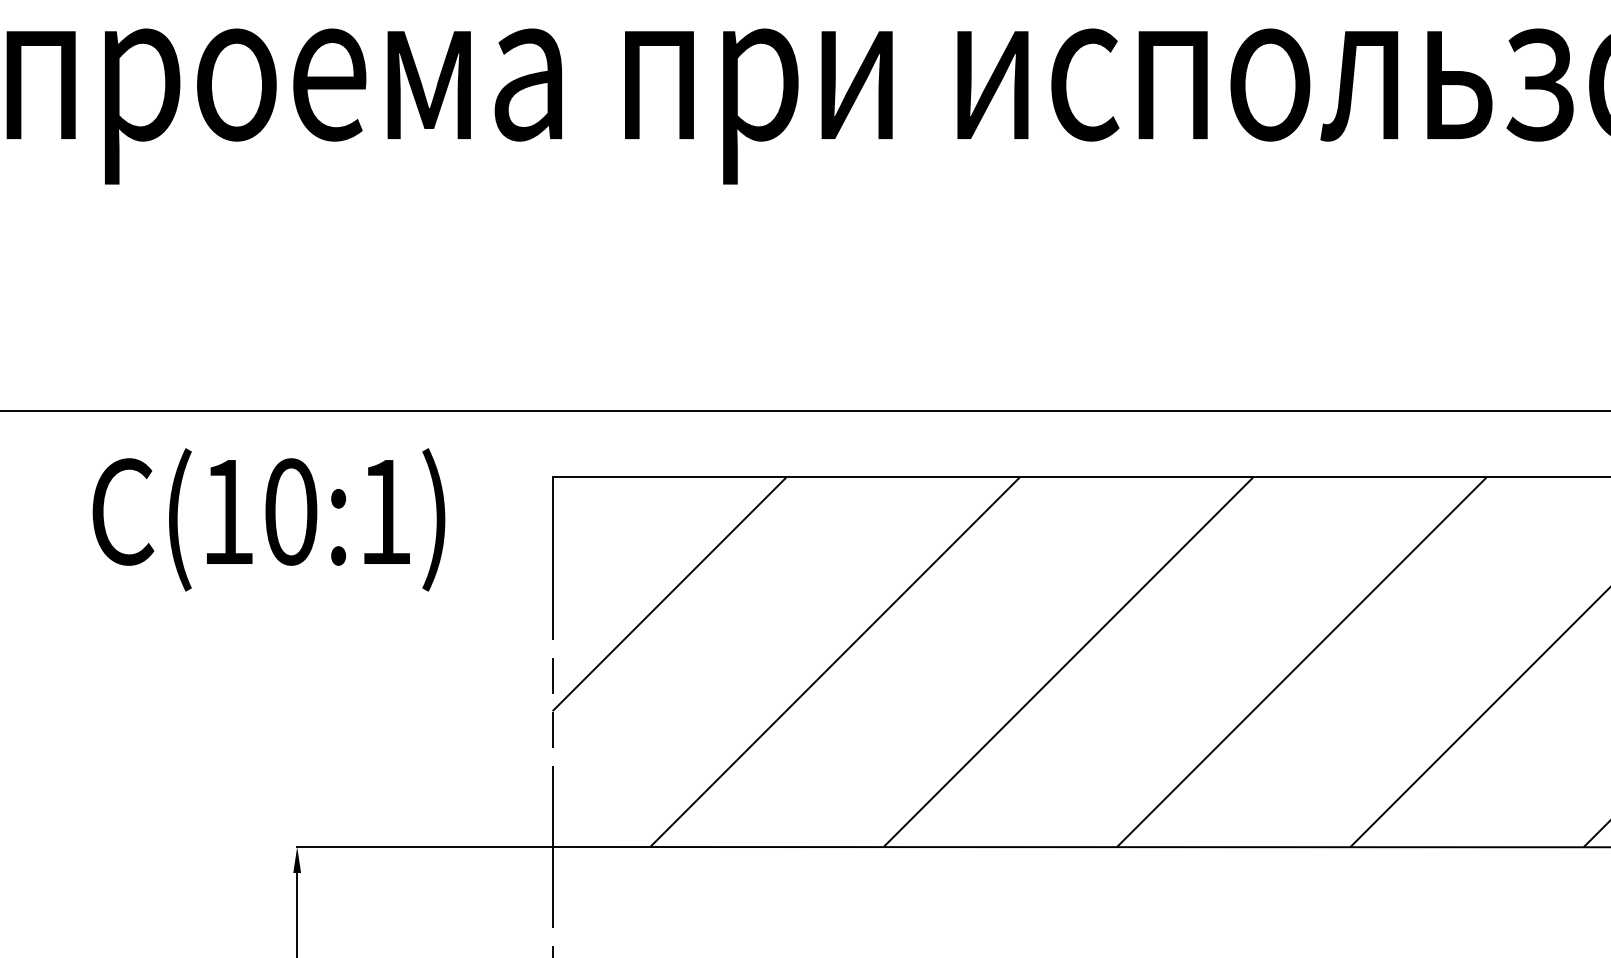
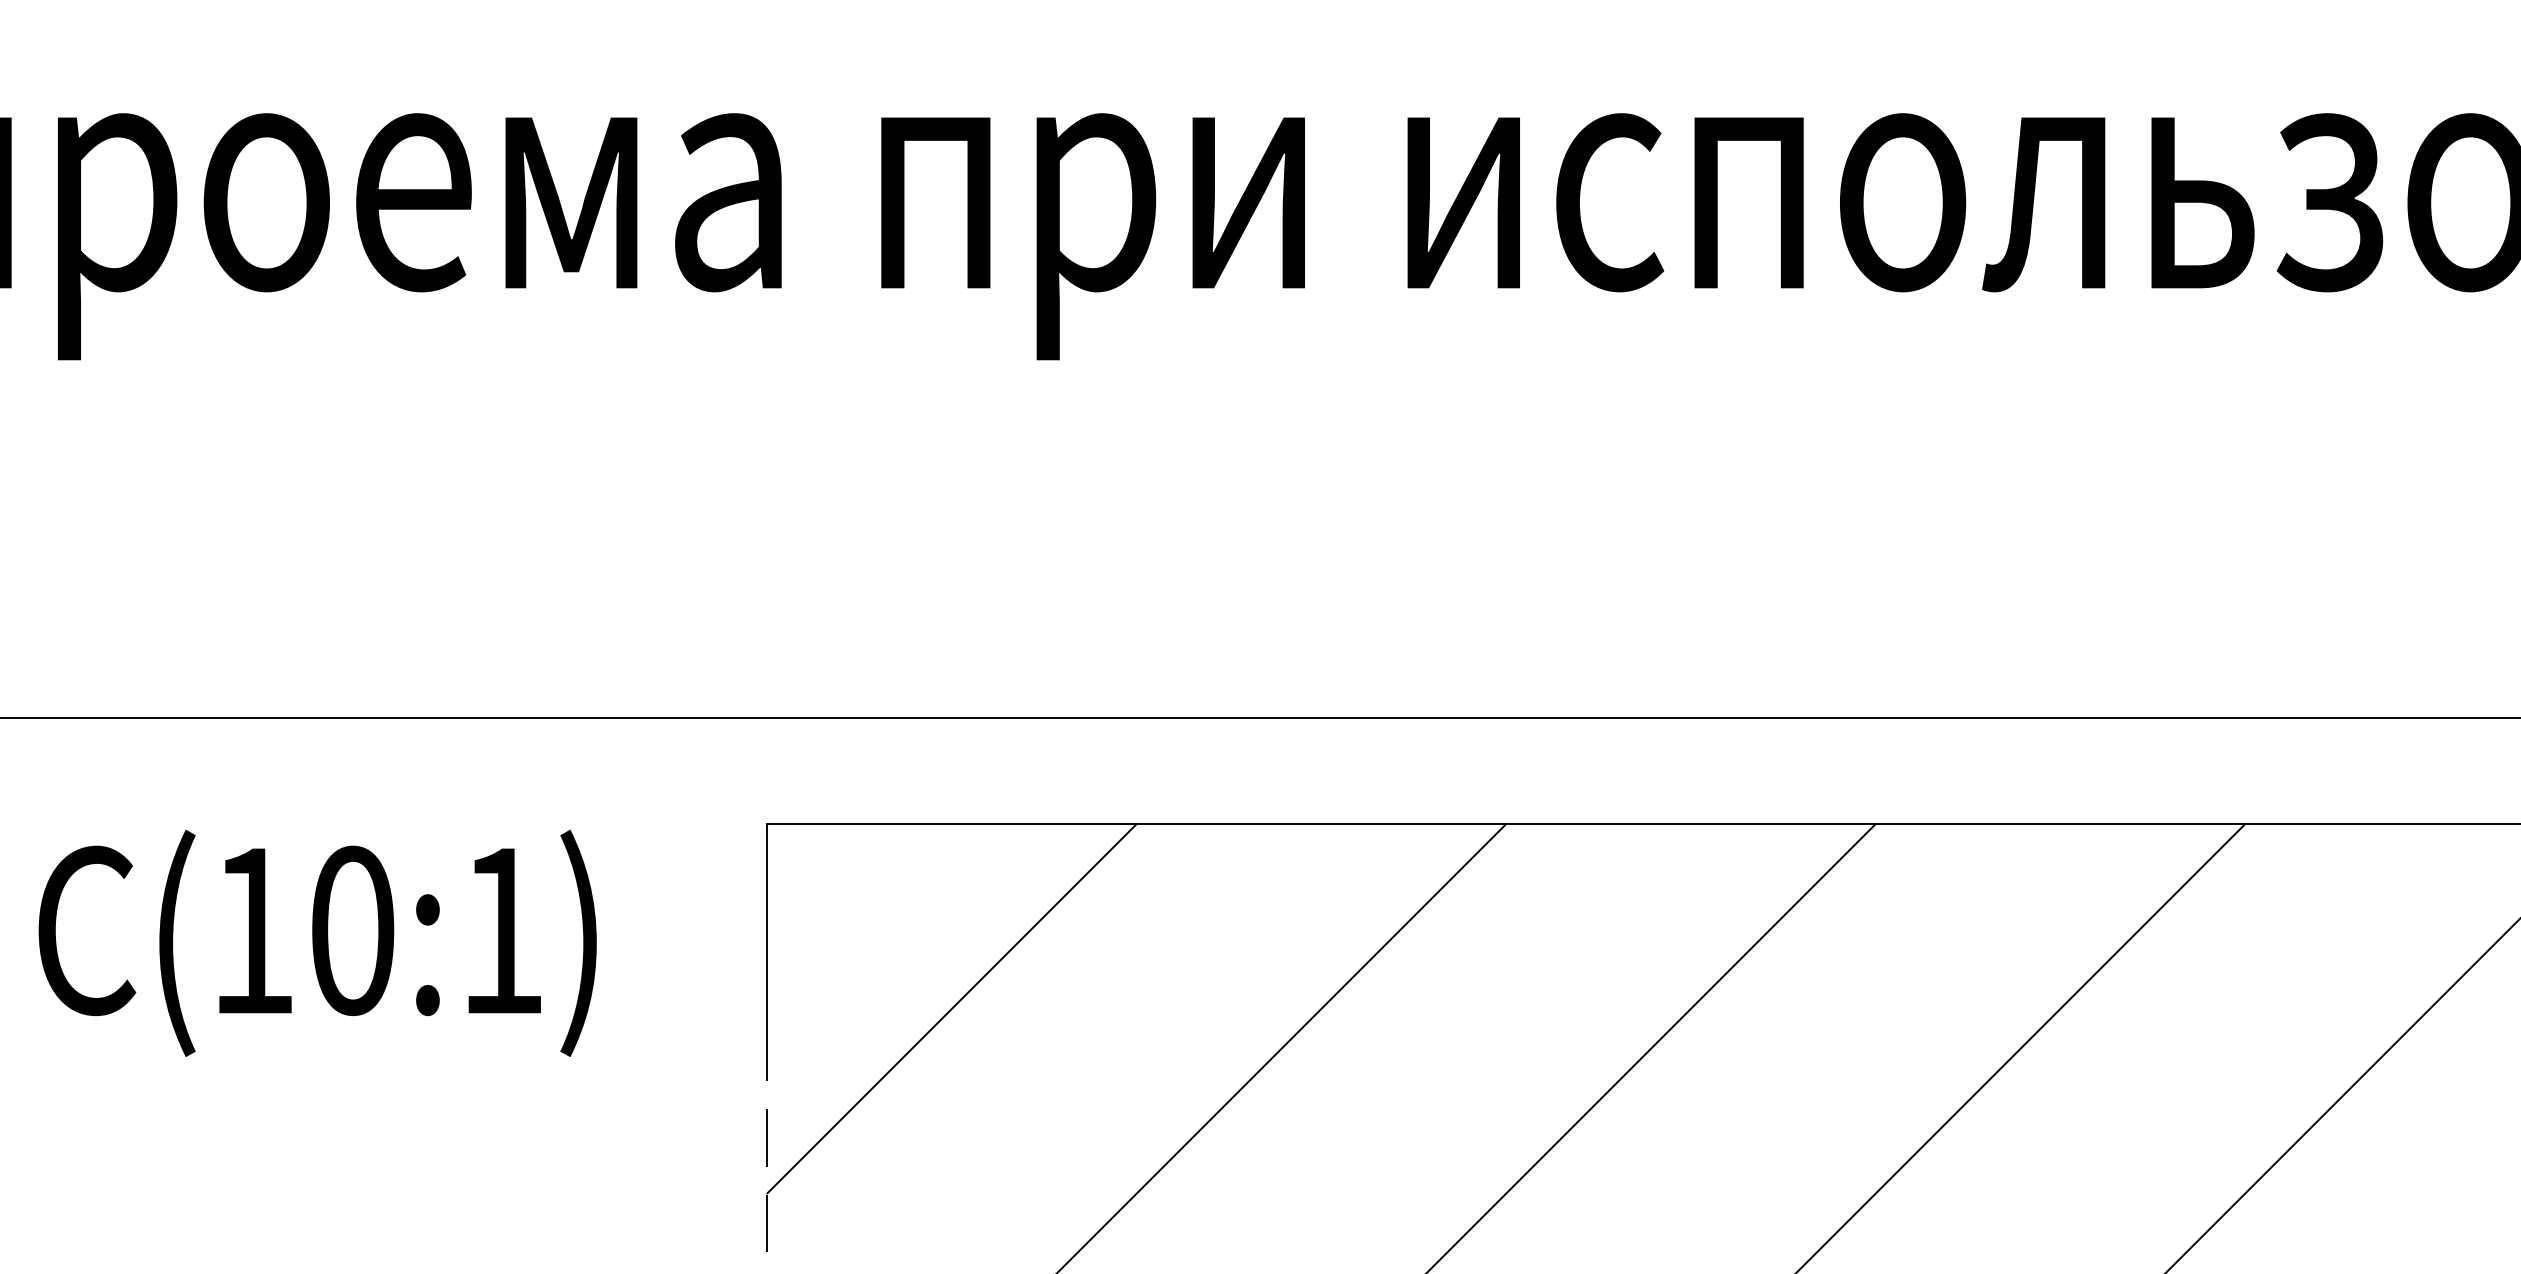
text: (268, 519) -> (316, 942), moved

